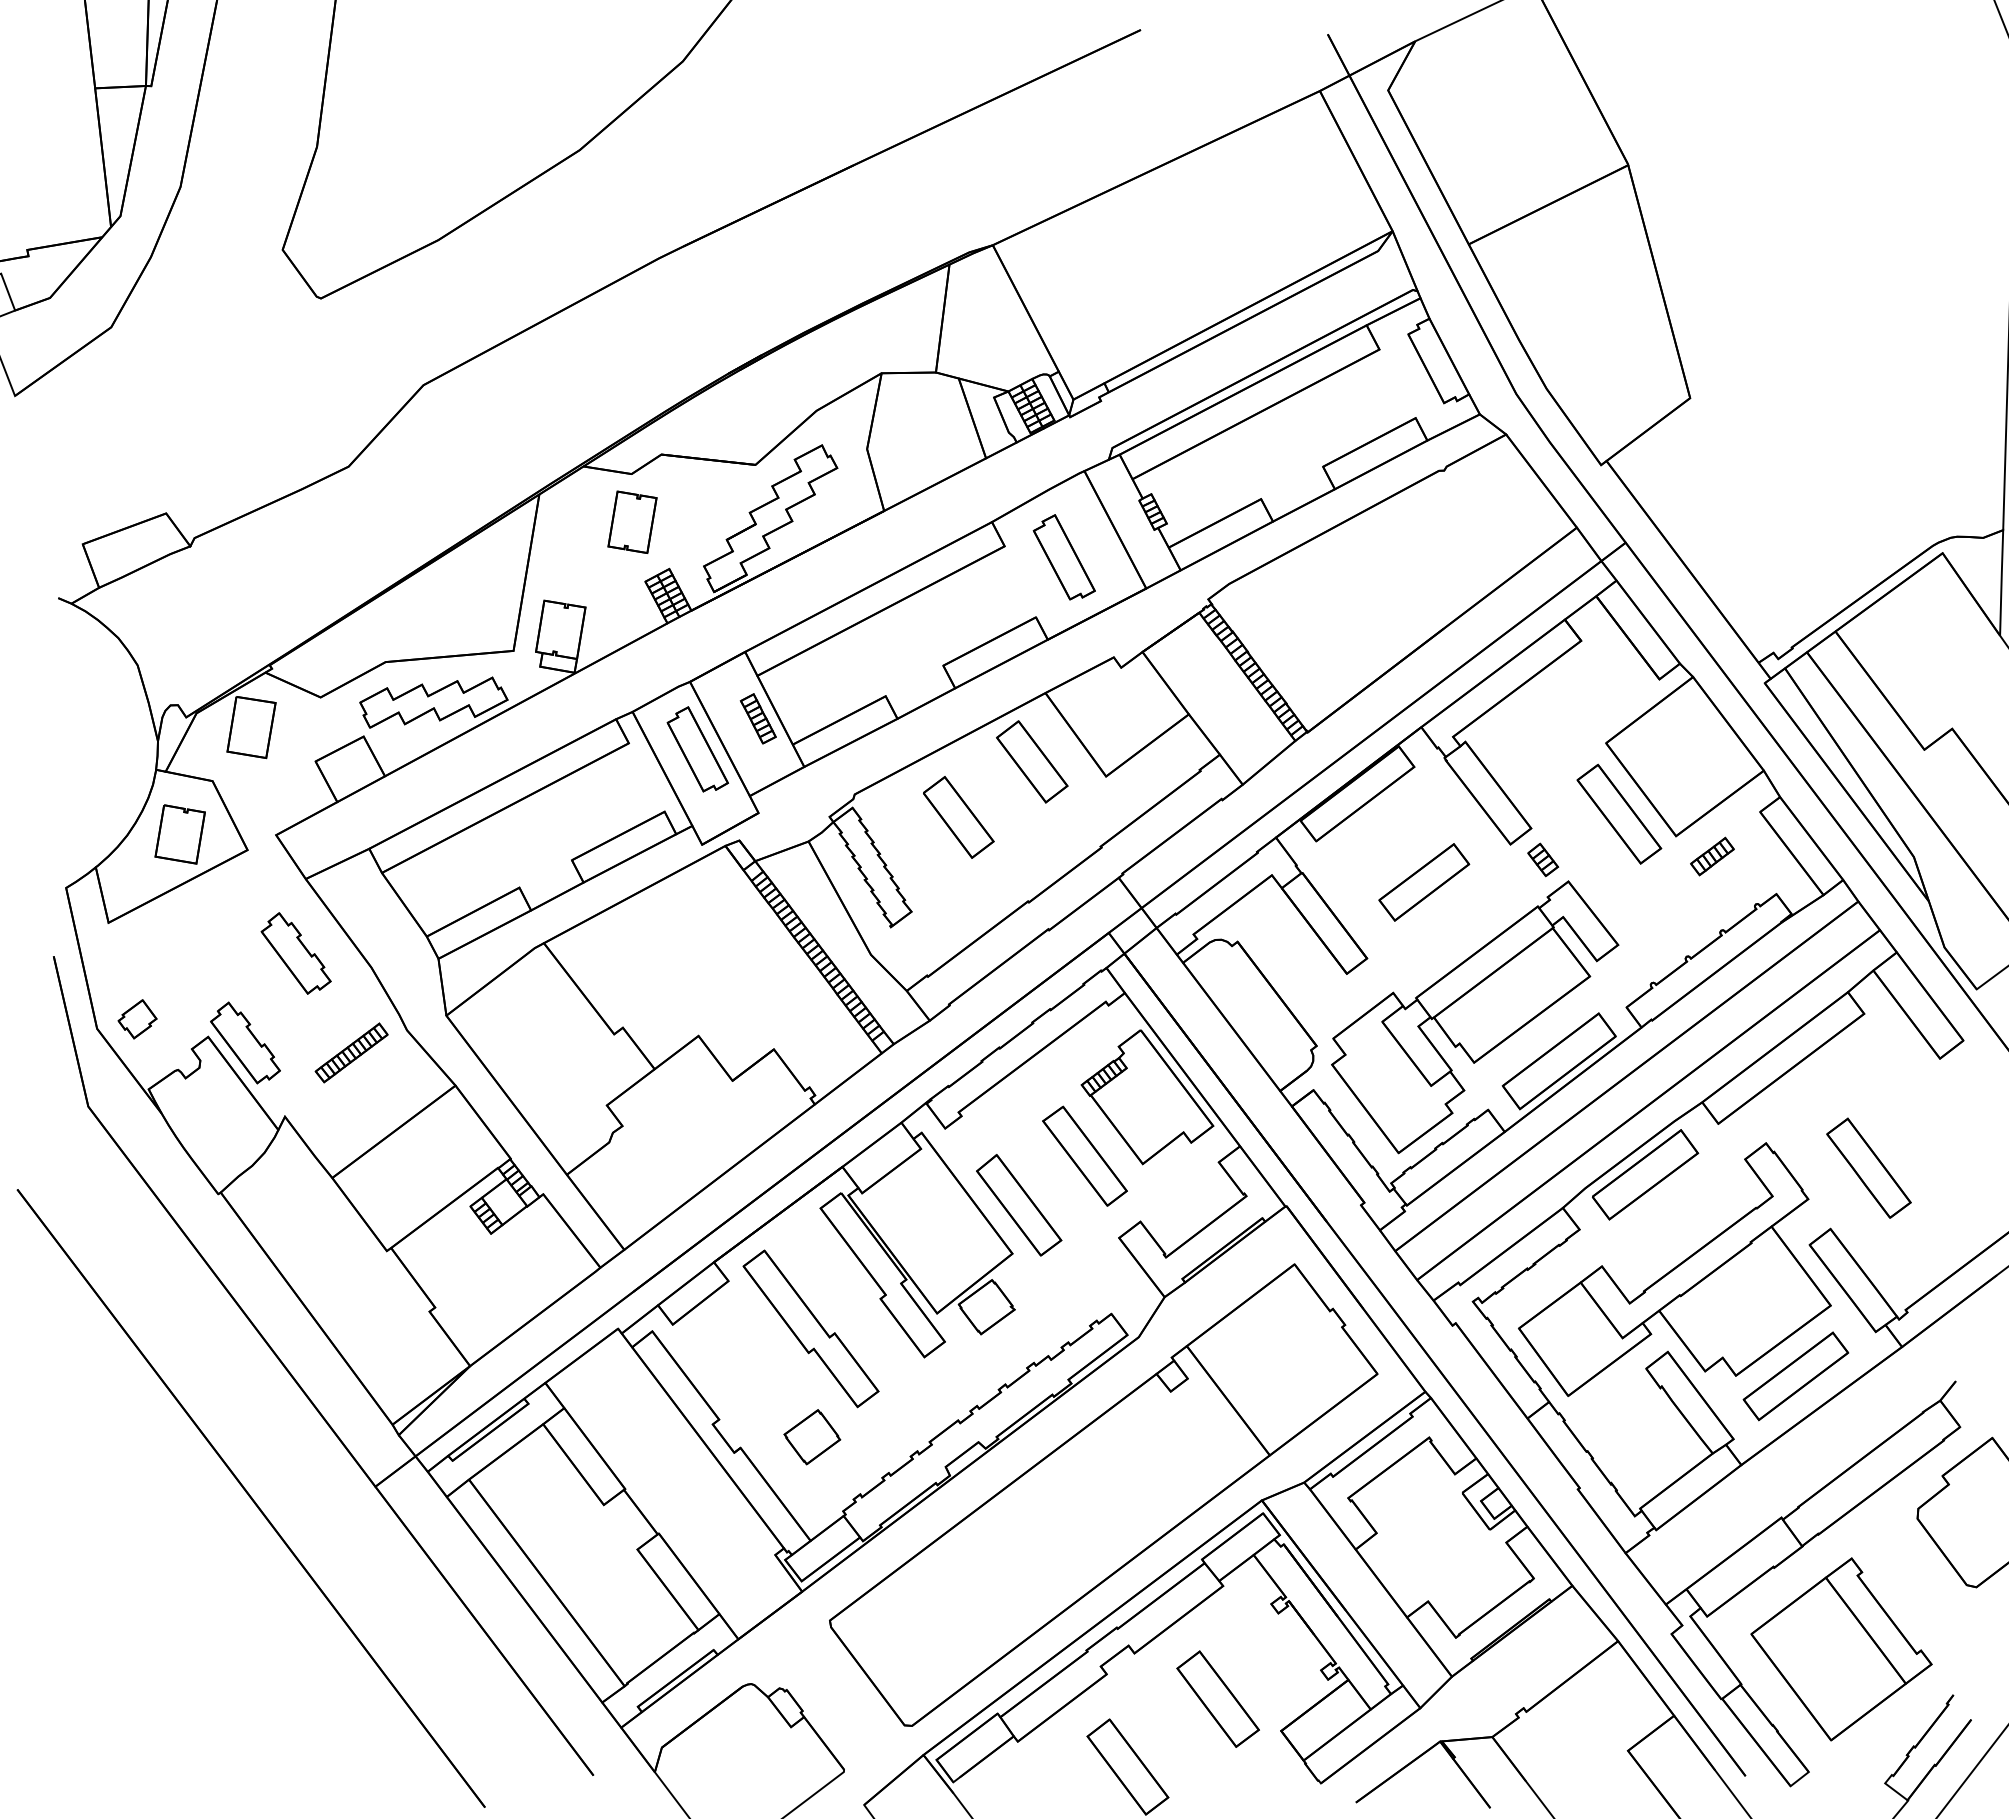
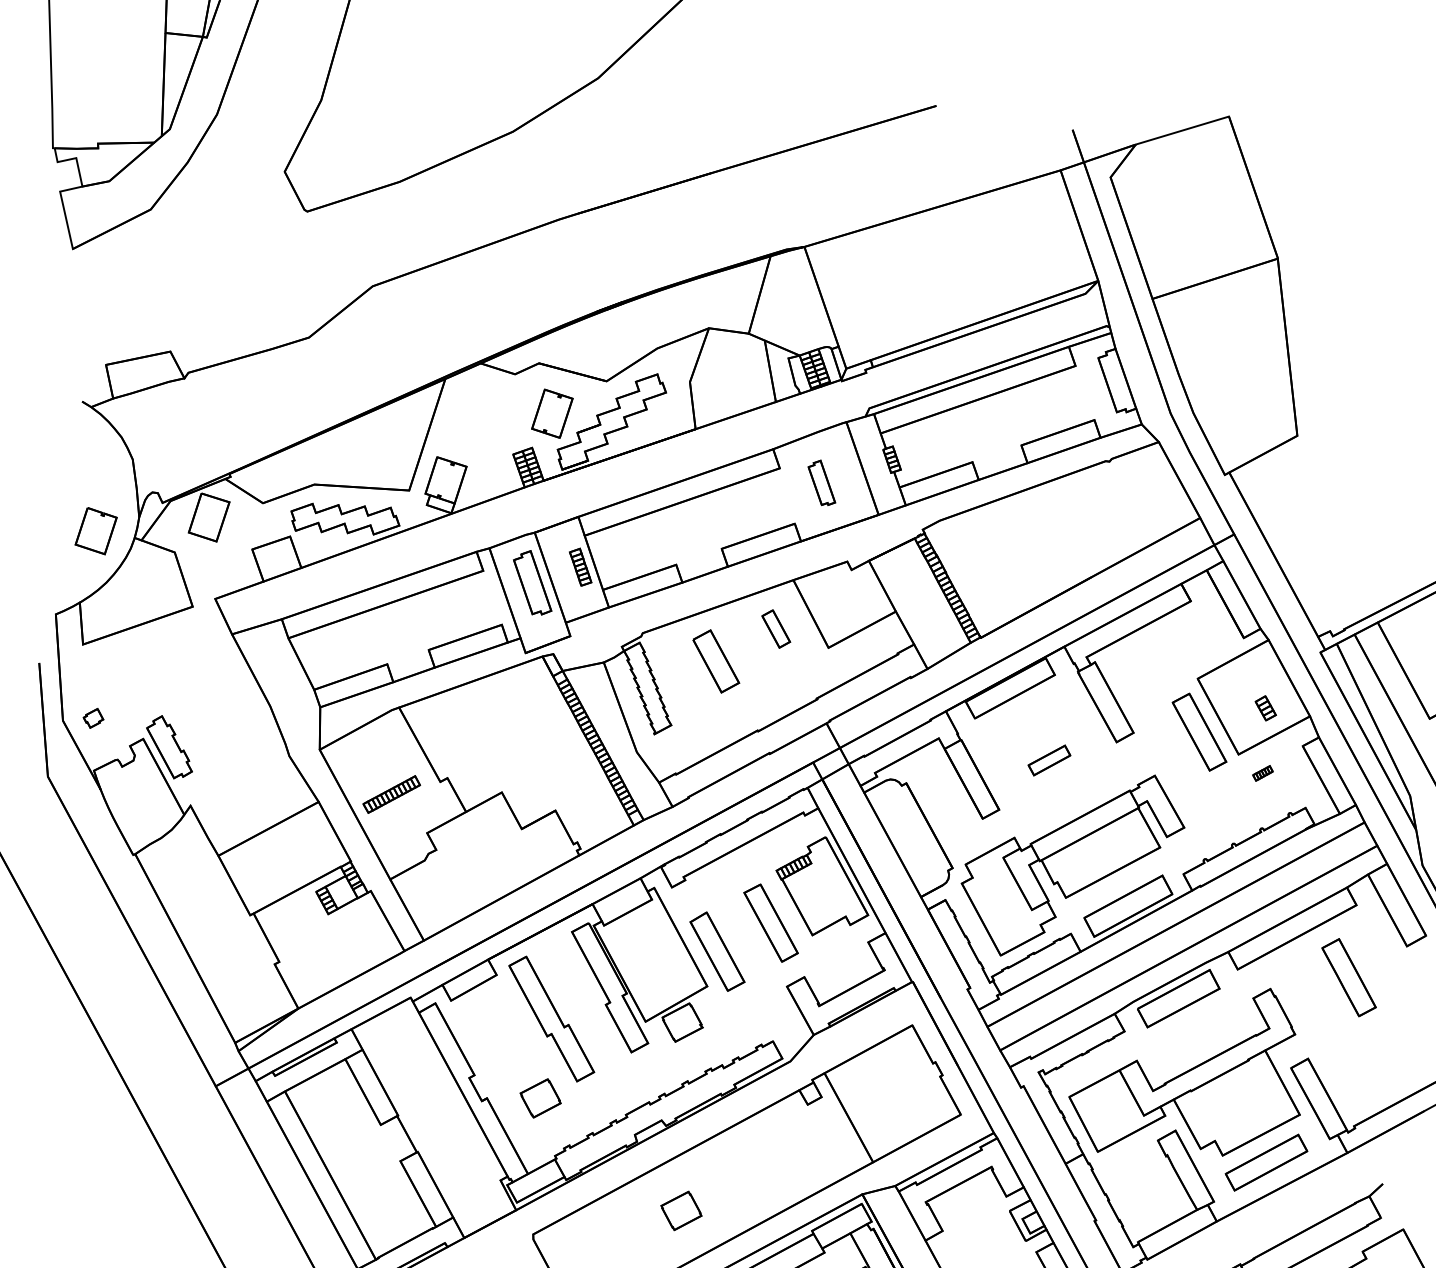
part: (632, 521) -> (552, 413), moved
part: (1063, 557) -> (821, 483), size x0.7
part: (1032, 761) -> (776, 628), size x0.6
part: (179, 834) -> (95, 531), moved
part: (1712, 856) -> (1262, 773), size x0.6
part: (1543, 859) -> (1266, 708), moved
part: (1424, 882) -> (1049, 760), size x0.6
part: (295, 953) -> (216, 687), removed
part: (137, 1019) -> (93, 718), size x0.7
part: (351, 1052) -> (391, 794), moved
part: (1868, 1167) -> (1348, 977), moved
part: (1023, 1559) -> (681, 1211), added

